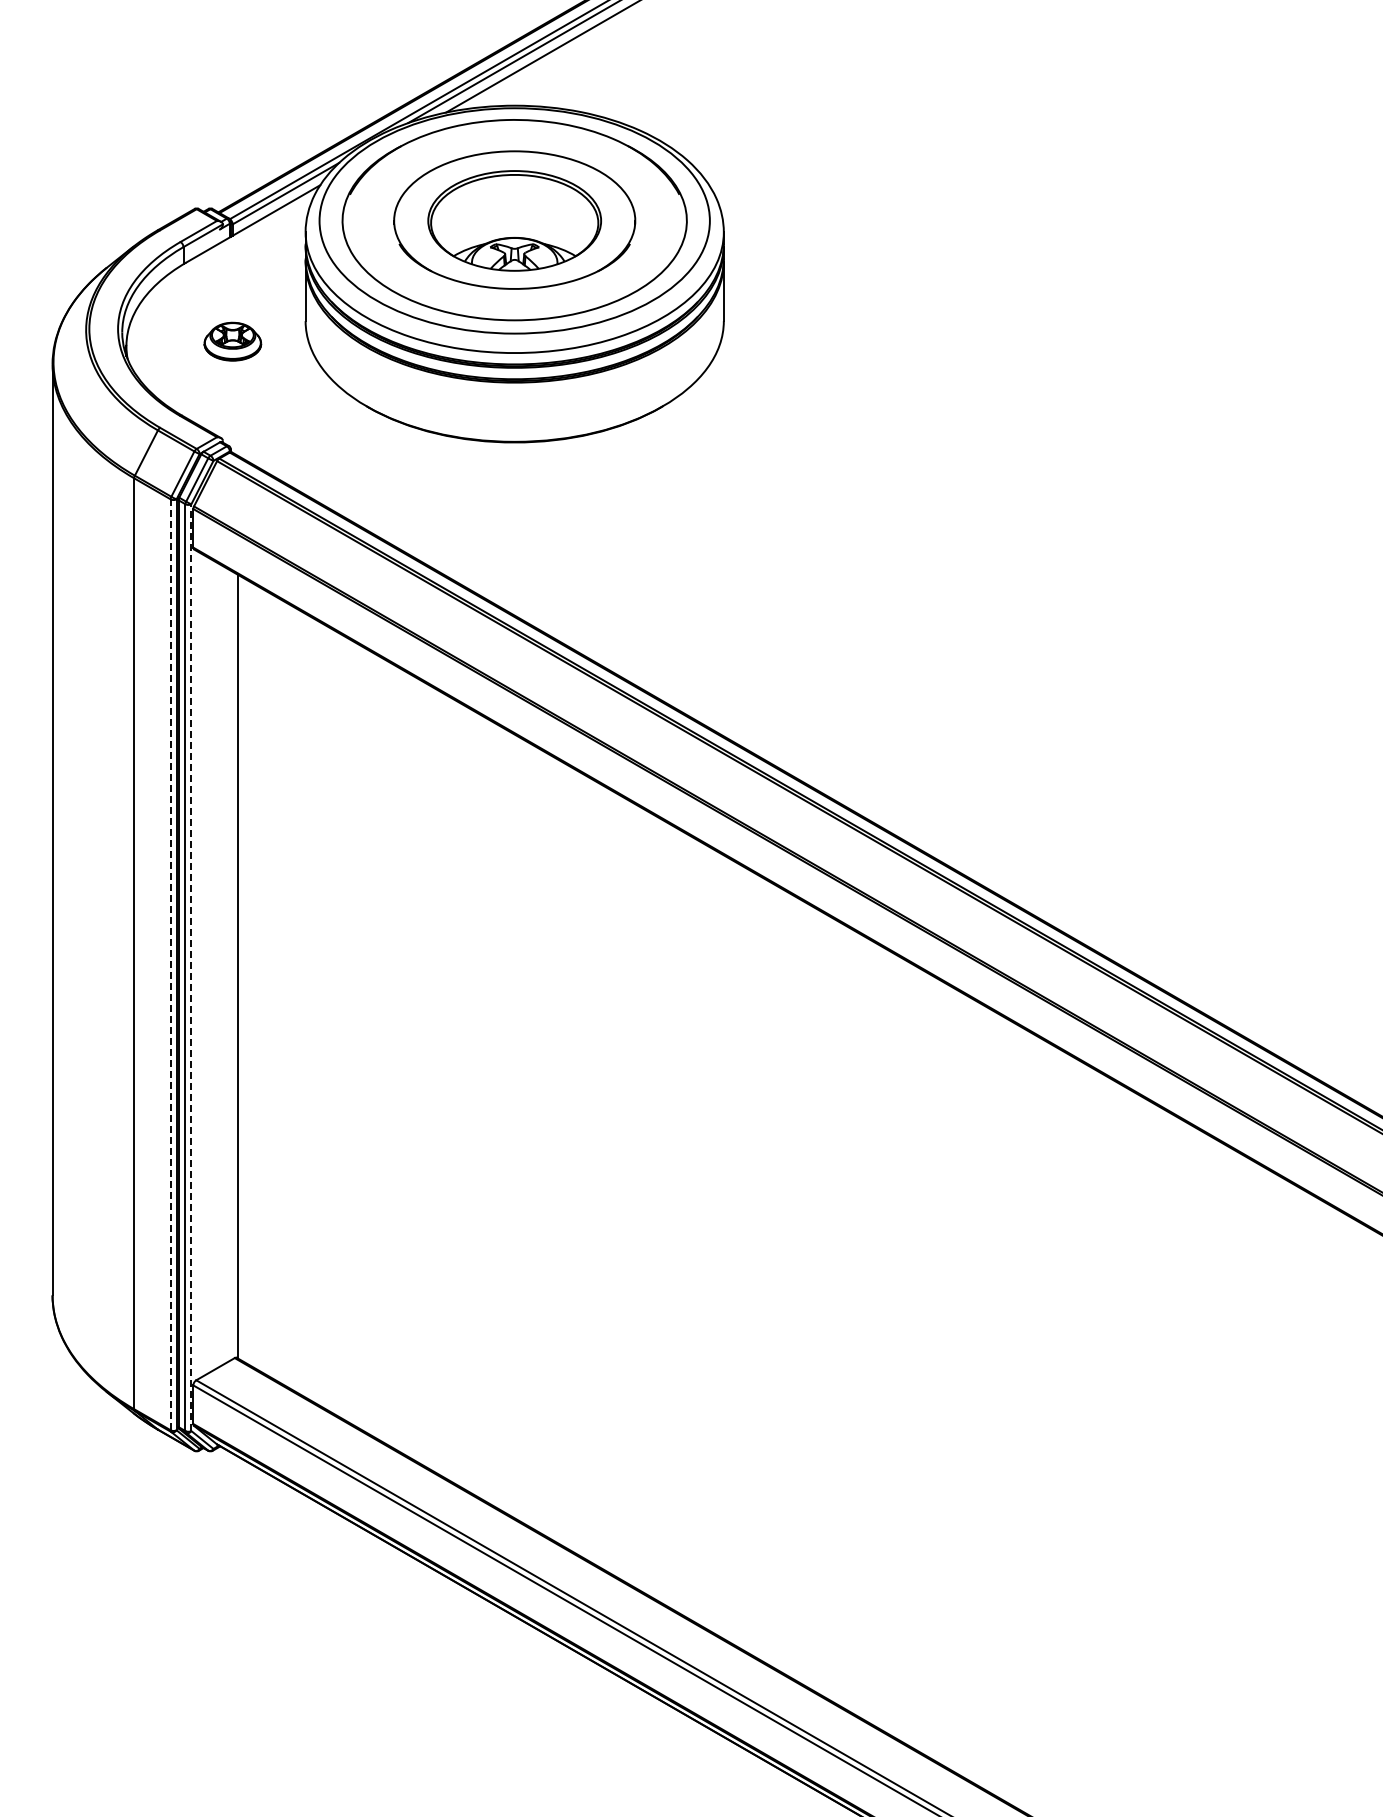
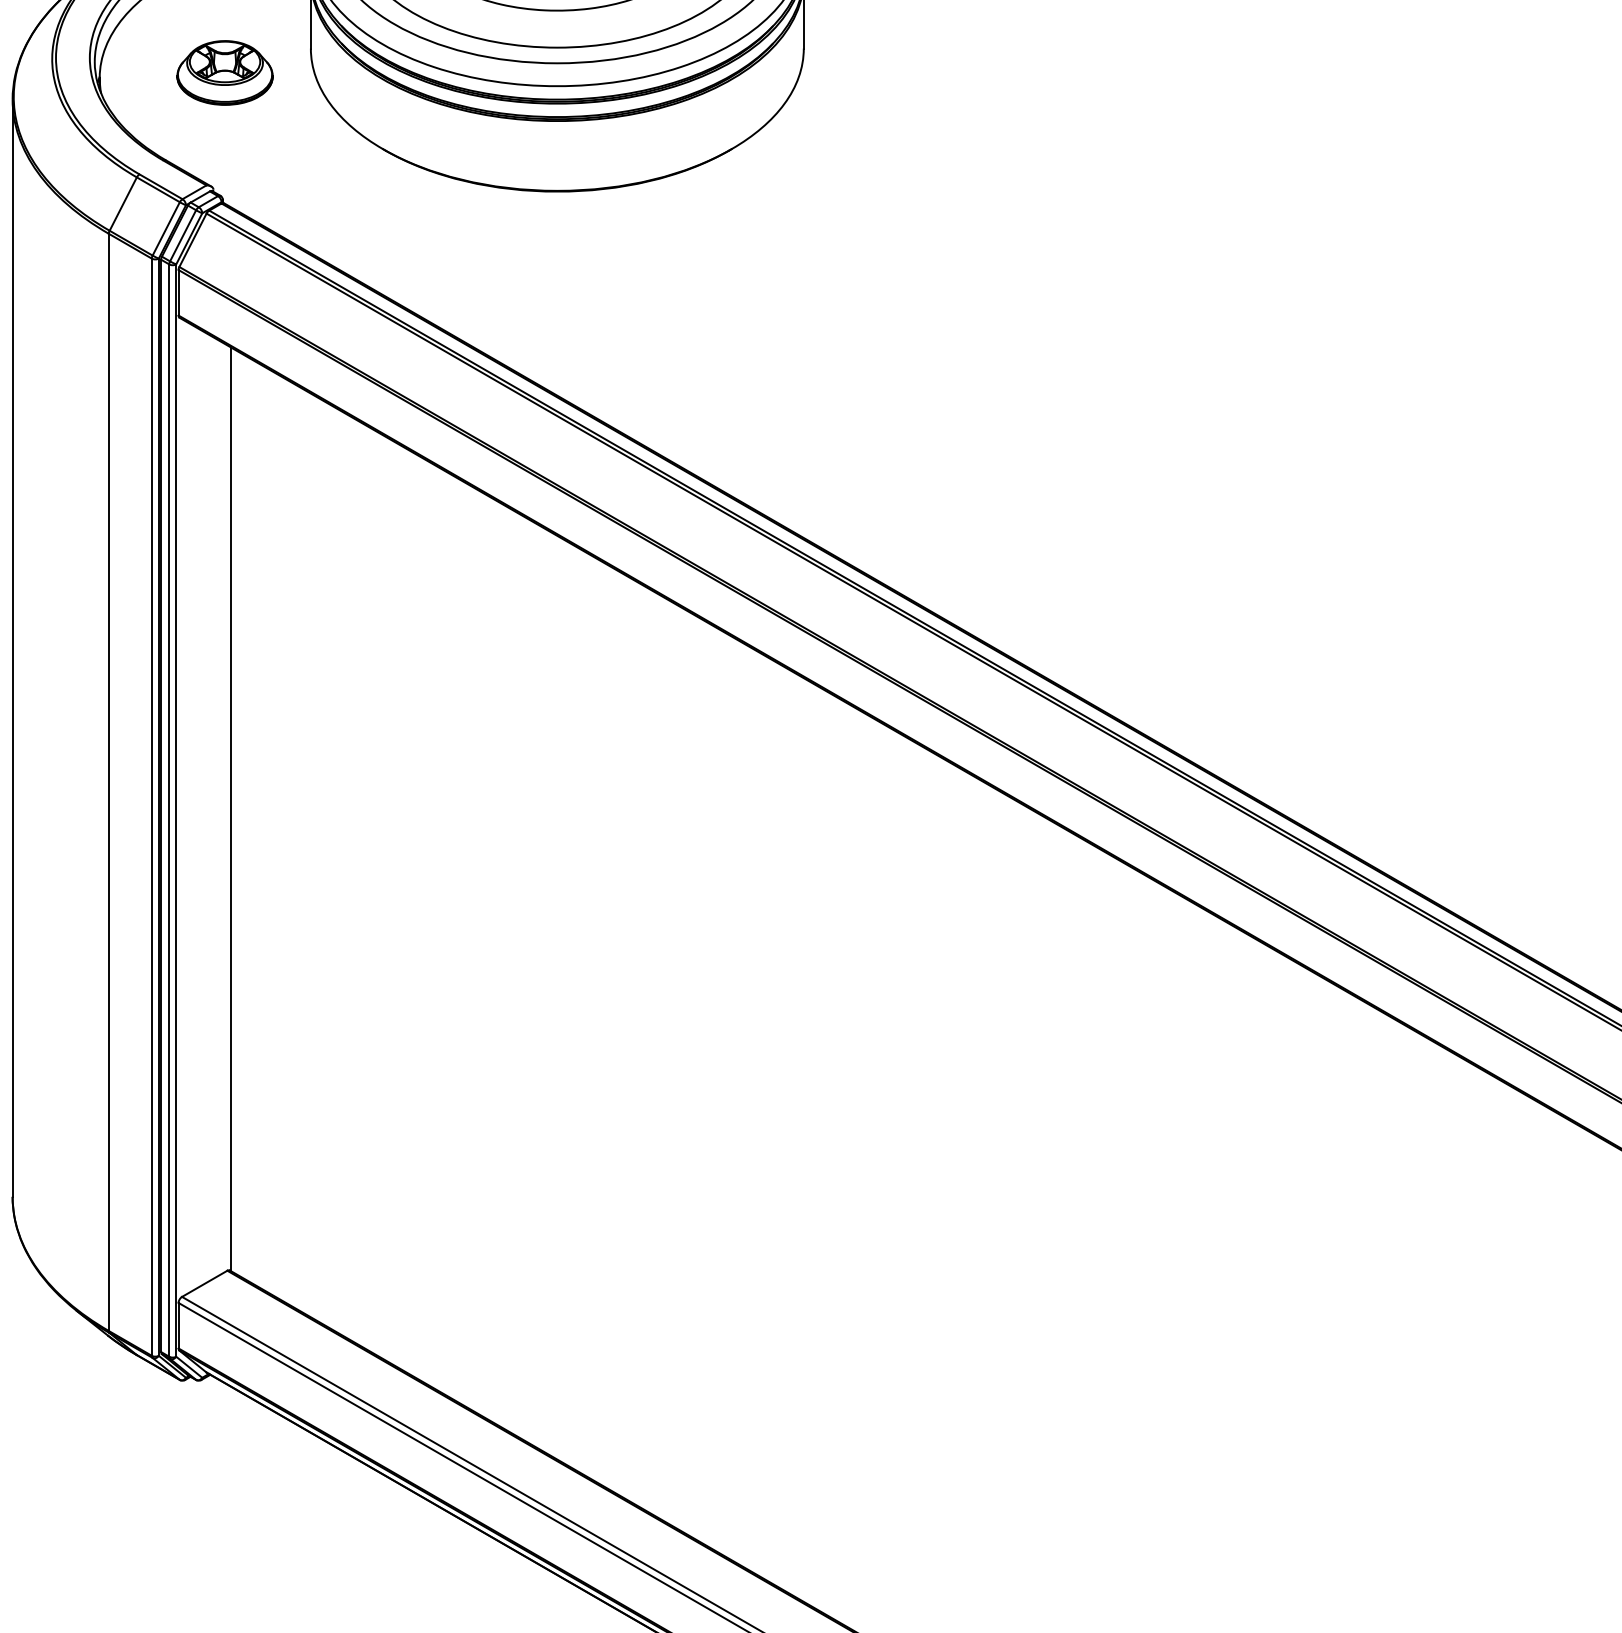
part: (232, 341) -> (224, 72), size x1.43
line: (170, 965) -> (151, 808), dashed -> solid
line: (191, 967) -> (176, 810), dashed -> solid

